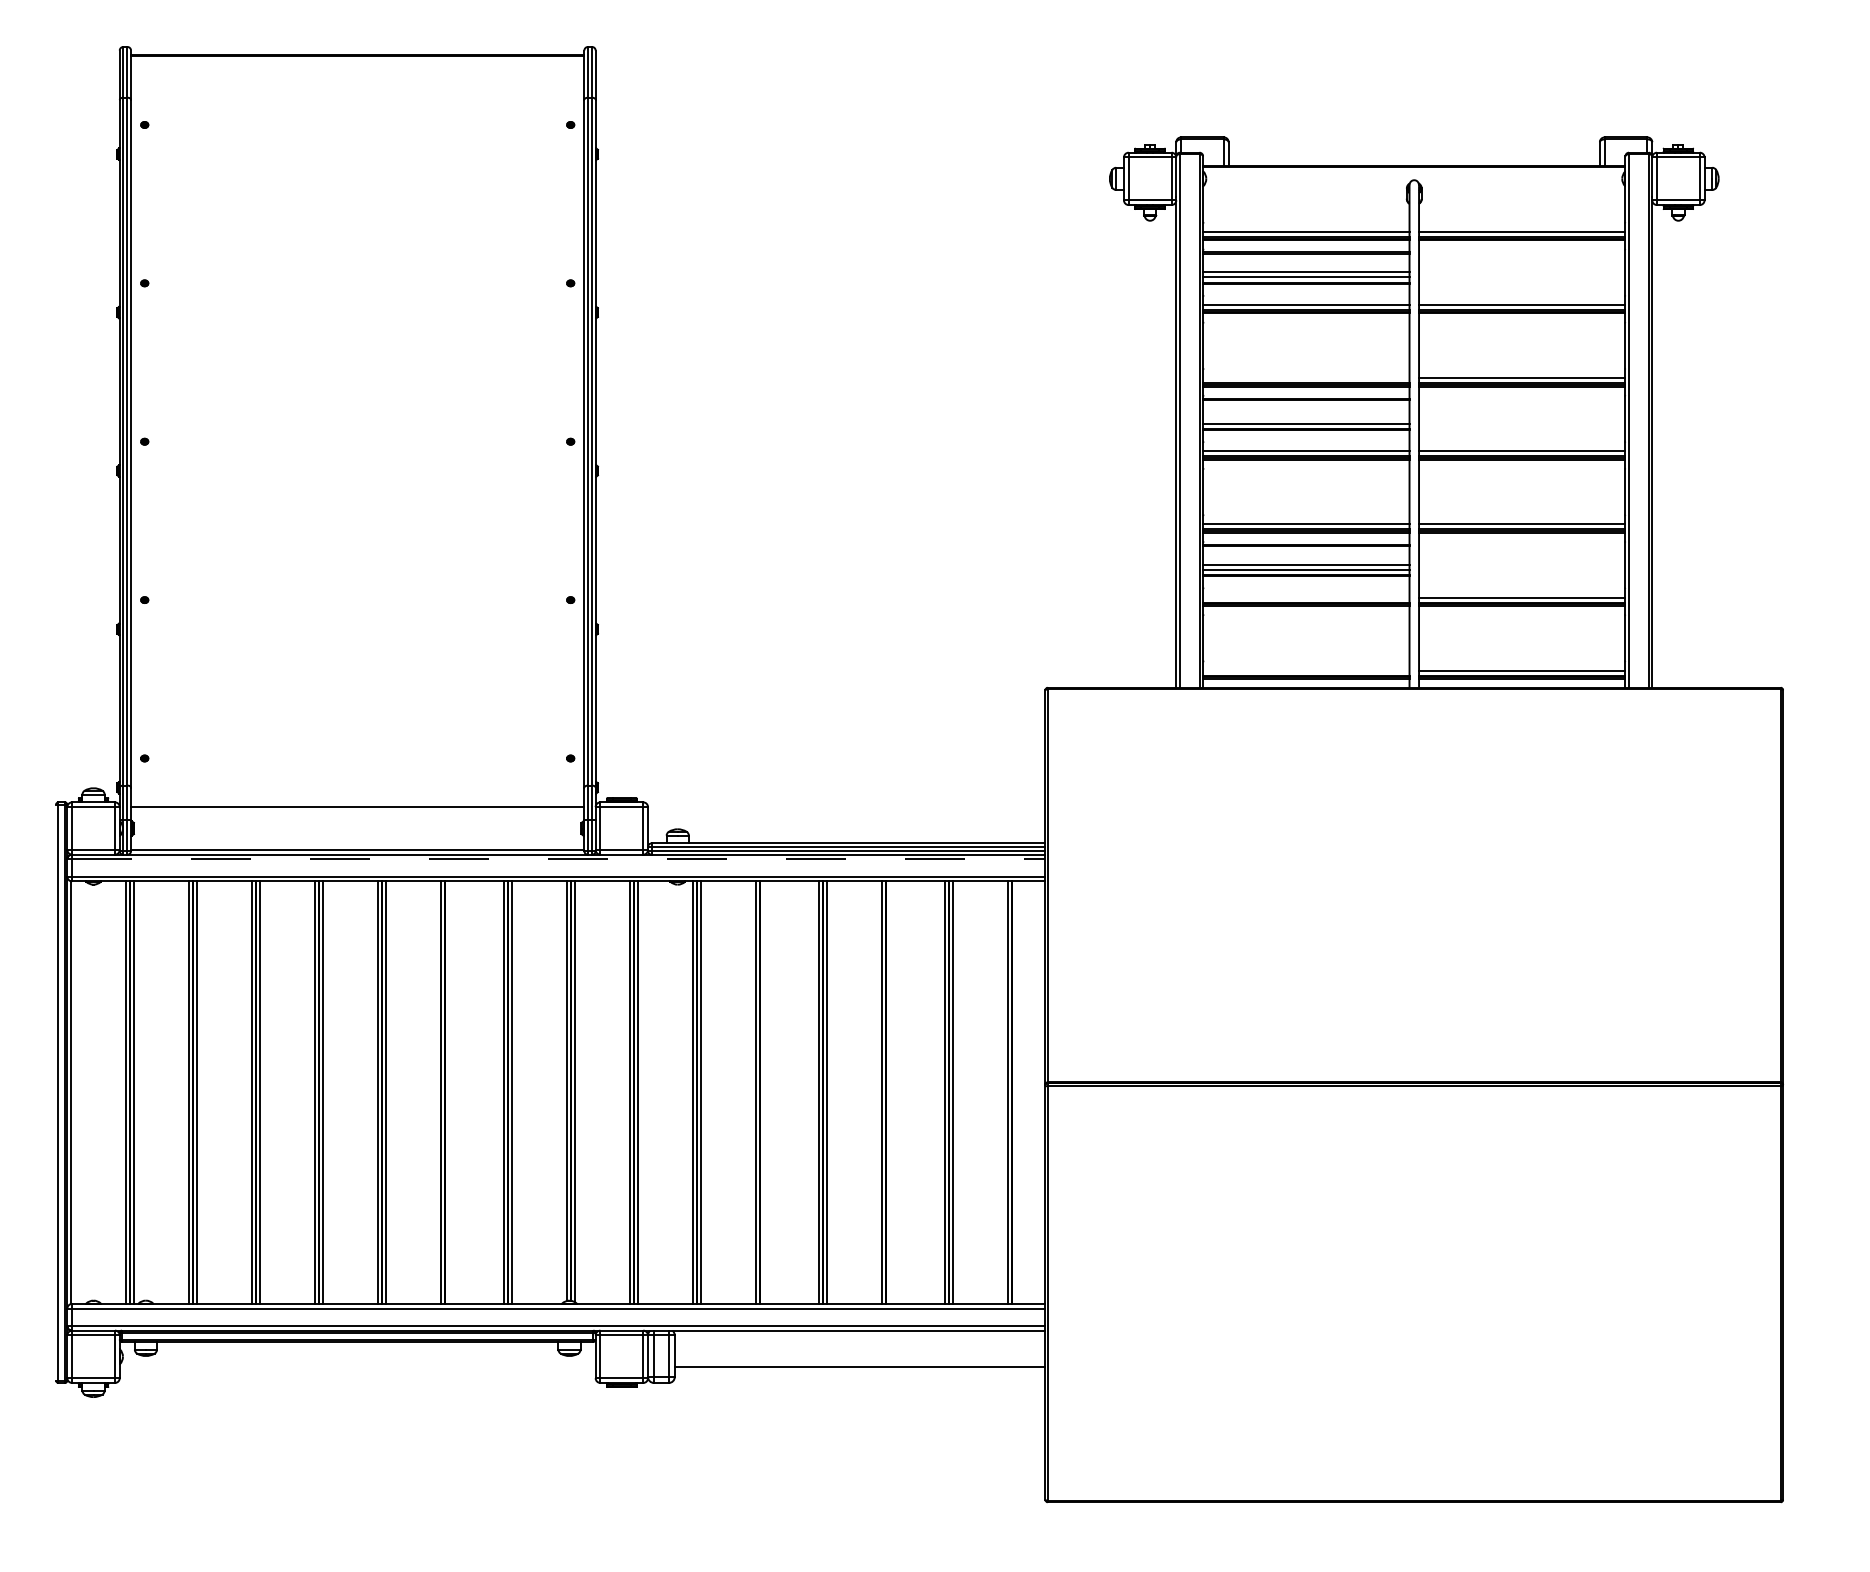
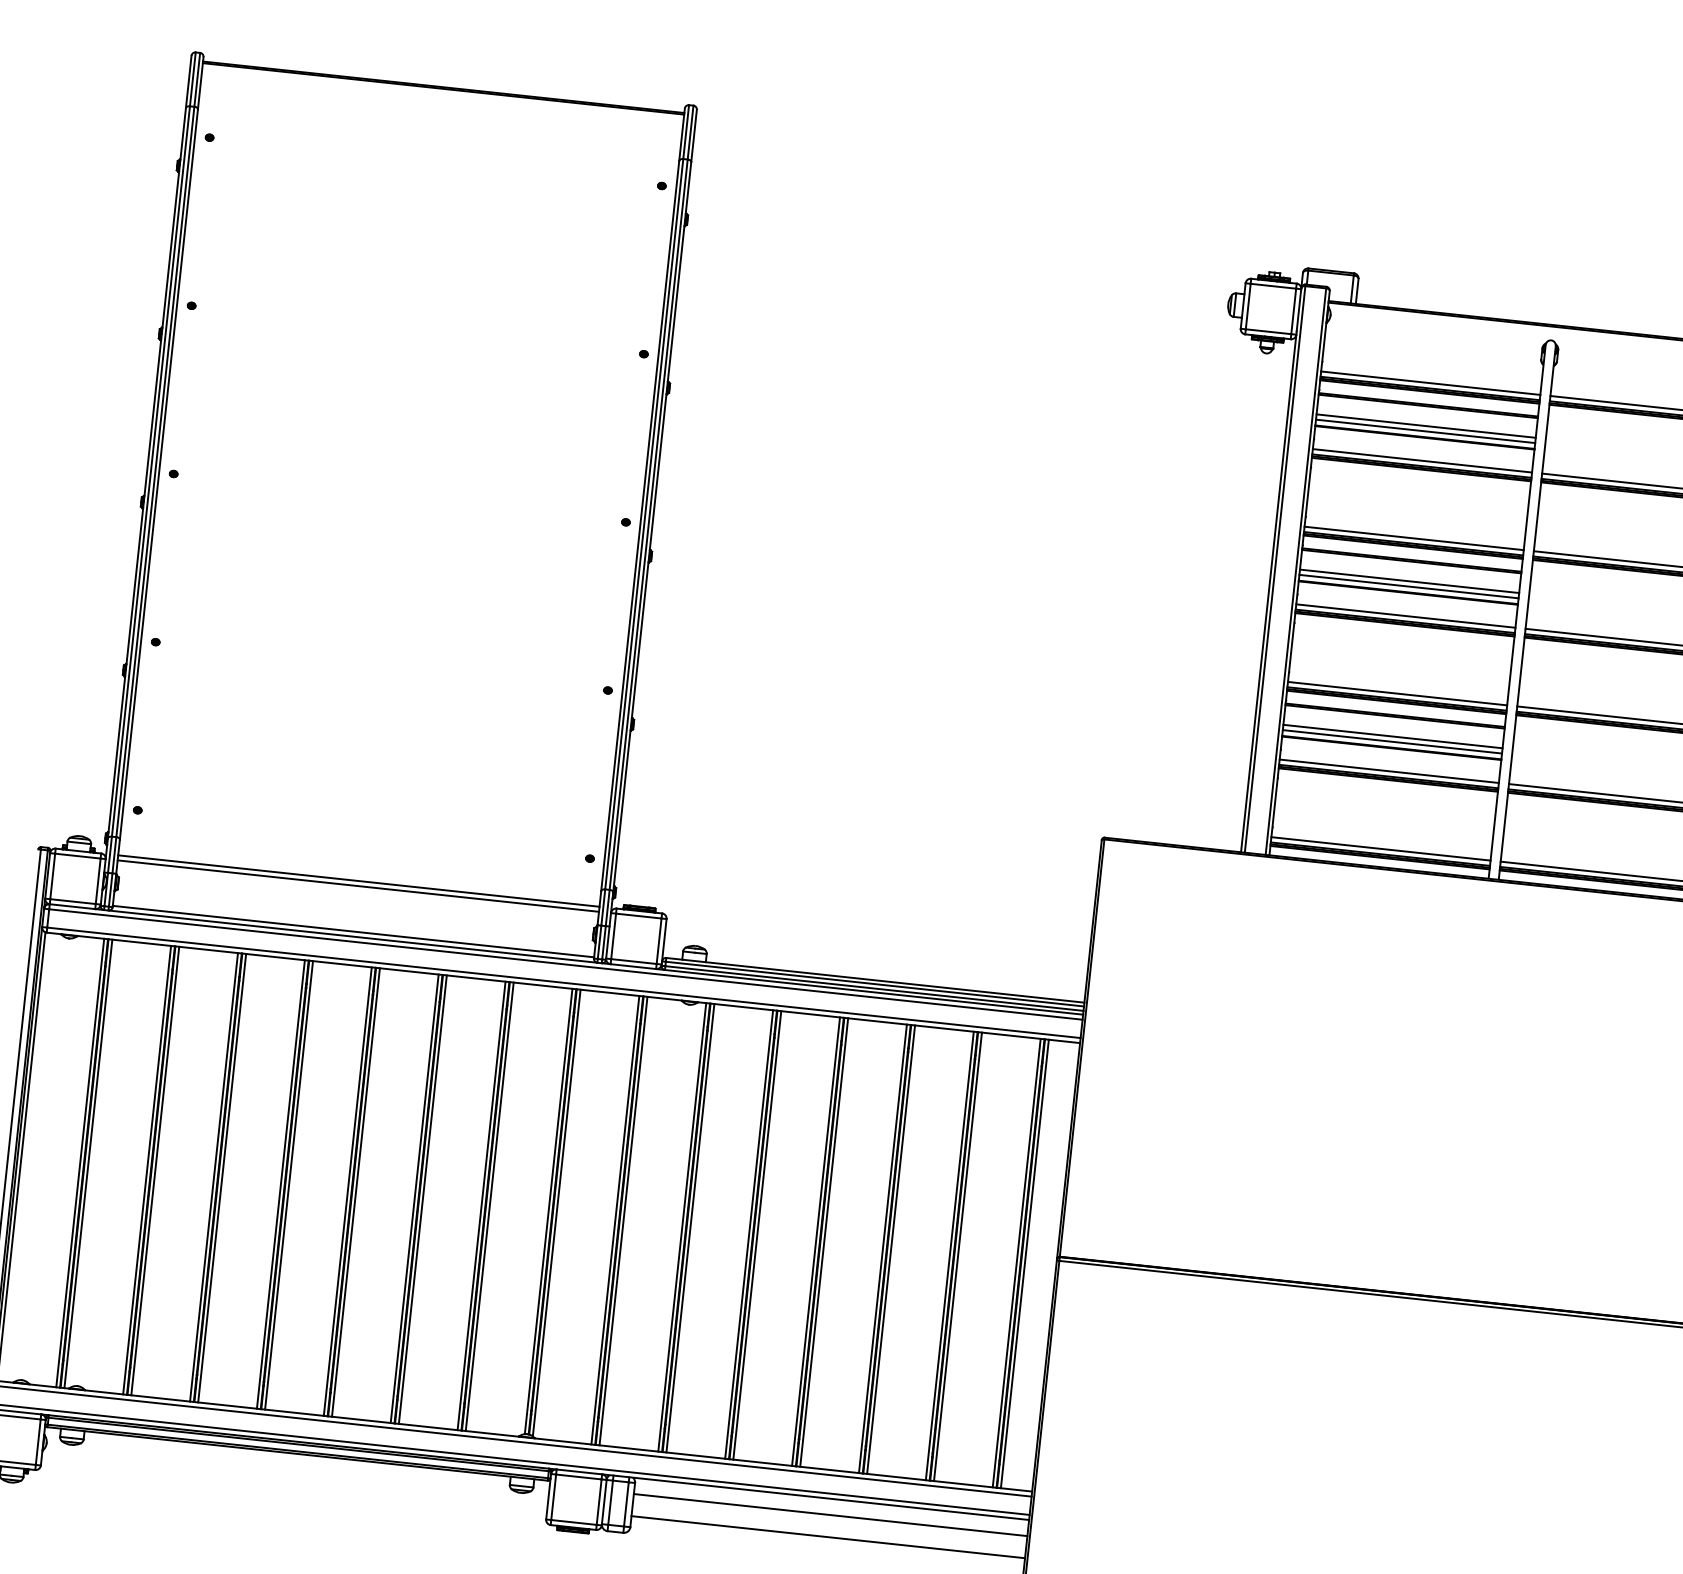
line: (1306, 378) -> (1414, 538), added
line: (1306, 418) -> (1409, 581), added
line: (1306, 597) -> (1389, 771), added
line: (1306, 670) -> (1381, 848), added
line: (357, 802) -> (358, 881), added
line: (558, 859) -> (565, 964), dashed -> solid
line: (448, 1092) -> (422, 1199), added
line: (763, 1092) -> (756, 1235), added
line: (889, 1092) -> (890, 1249), added
line: (1015, 1092) -> (1024, 1263), added
line: (859, 1345) -> (830, 1514), added

